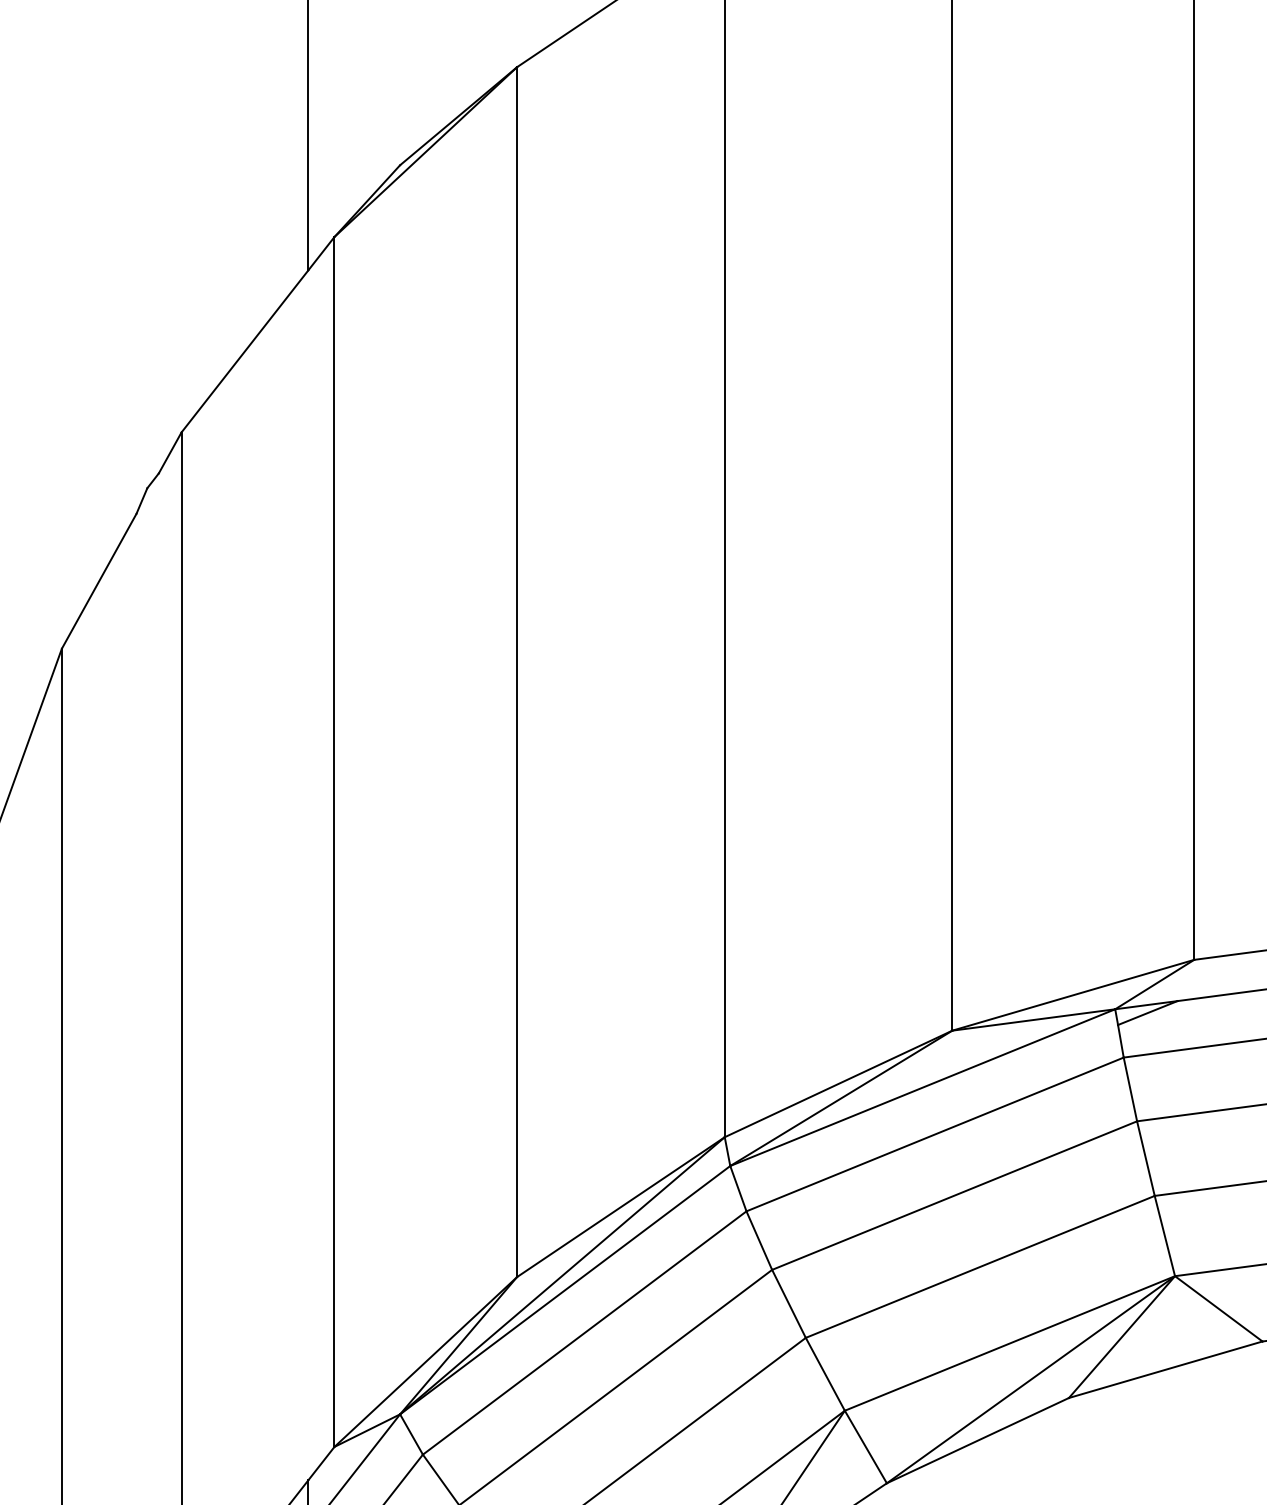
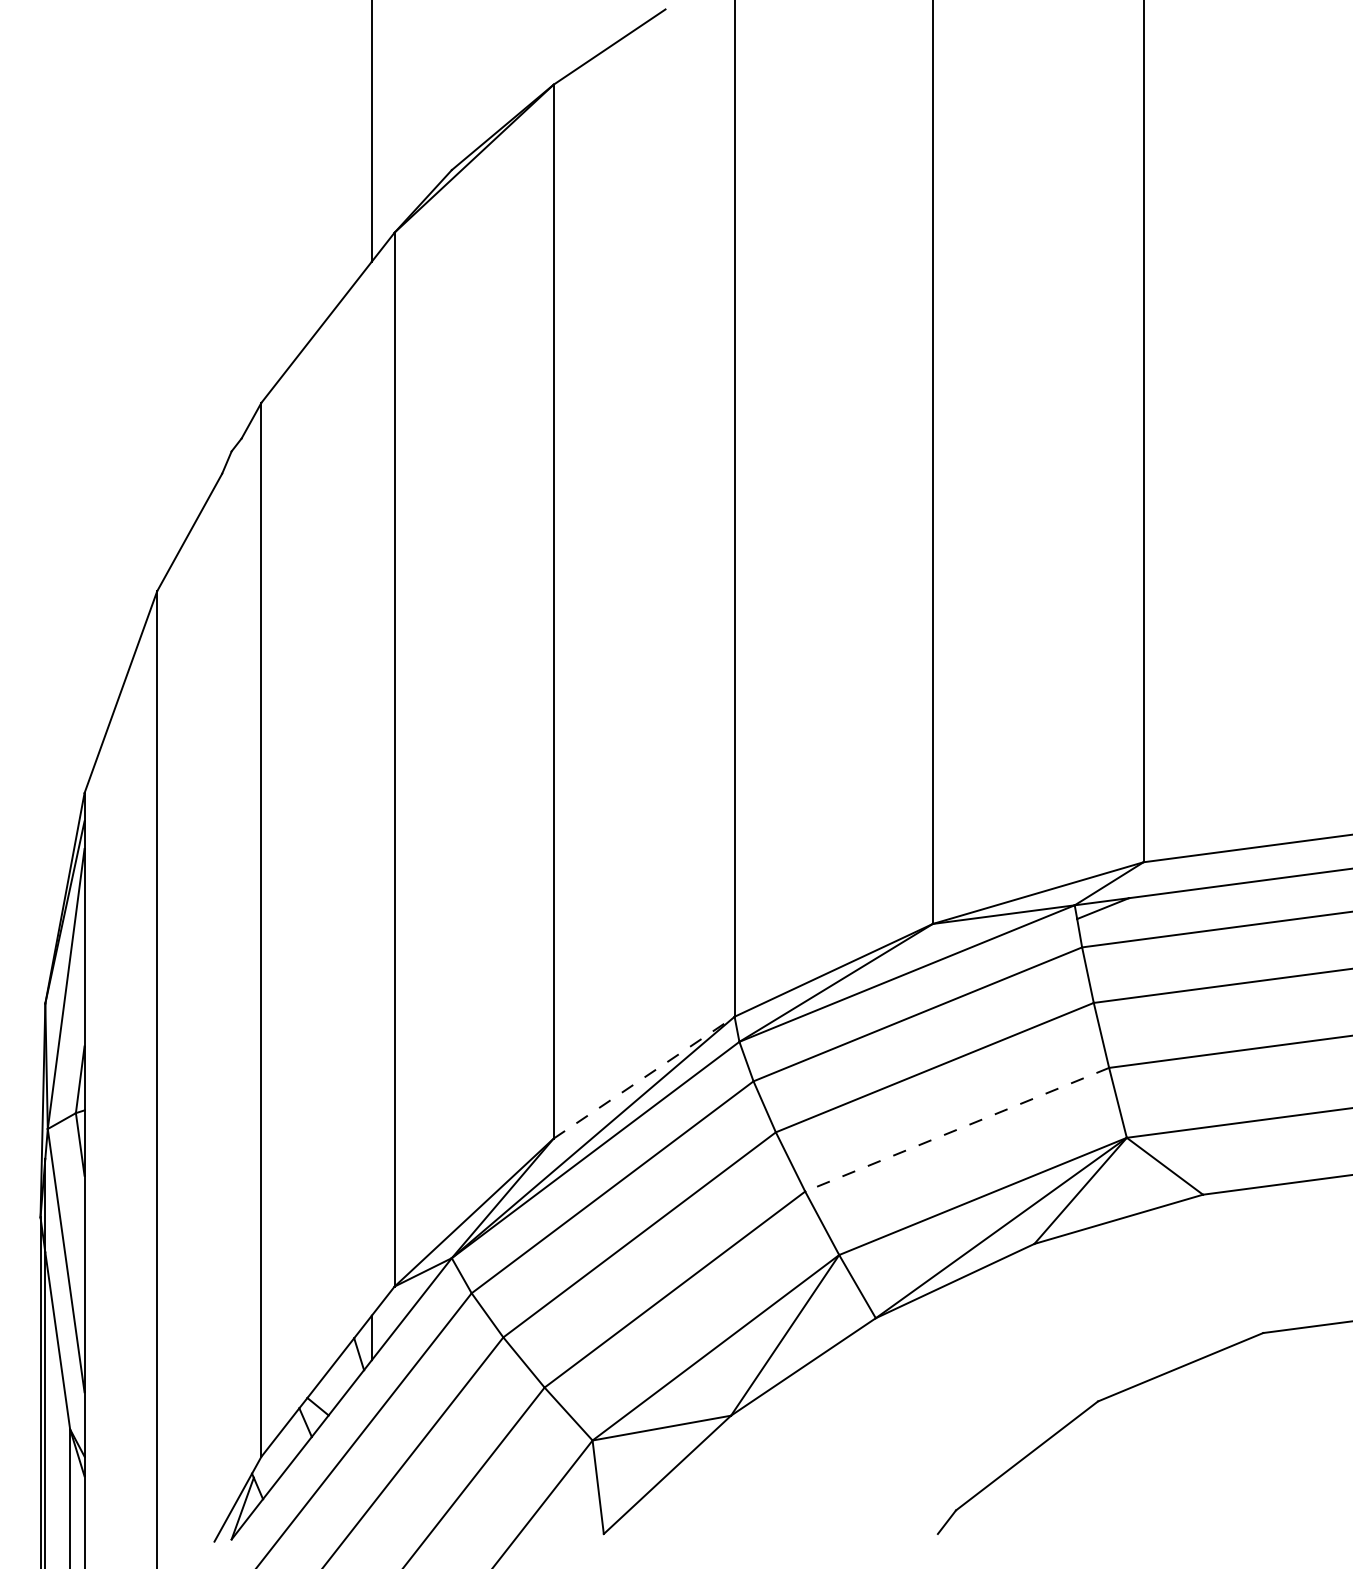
line: (621, 1206) -> (644, 1077), solid -> dashed
line: (979, 1266) -> (956, 1129), solid -> dashed

